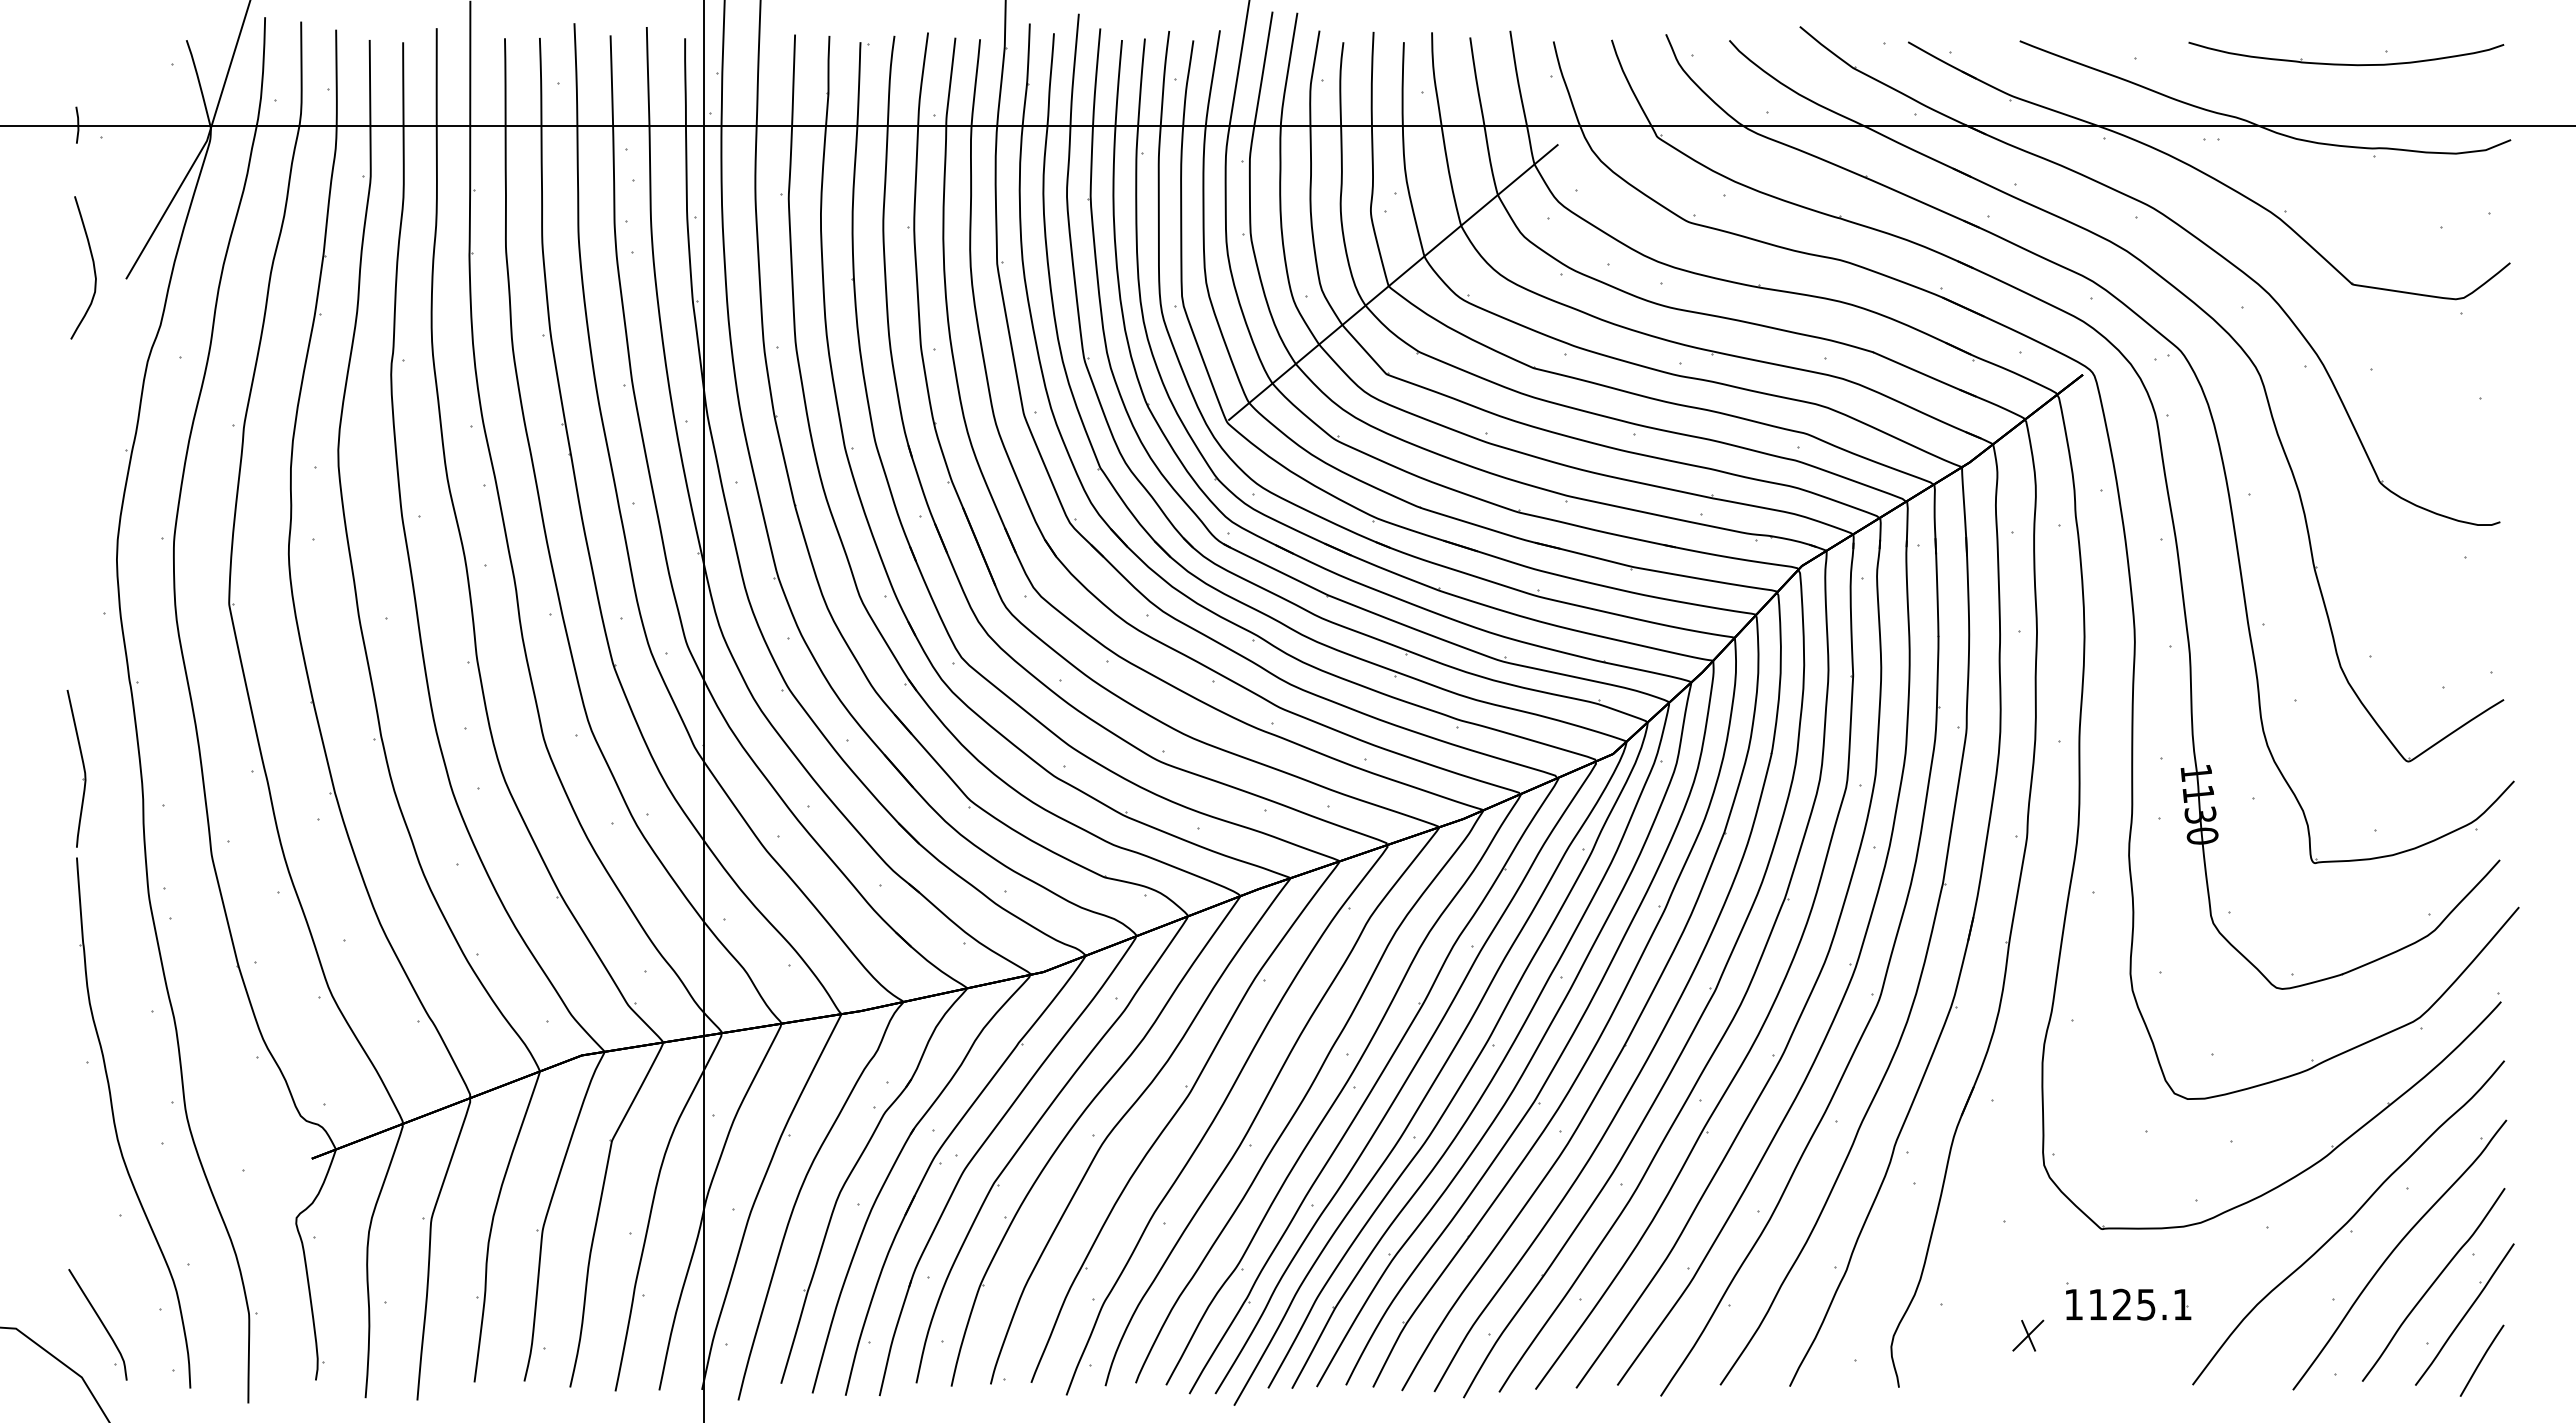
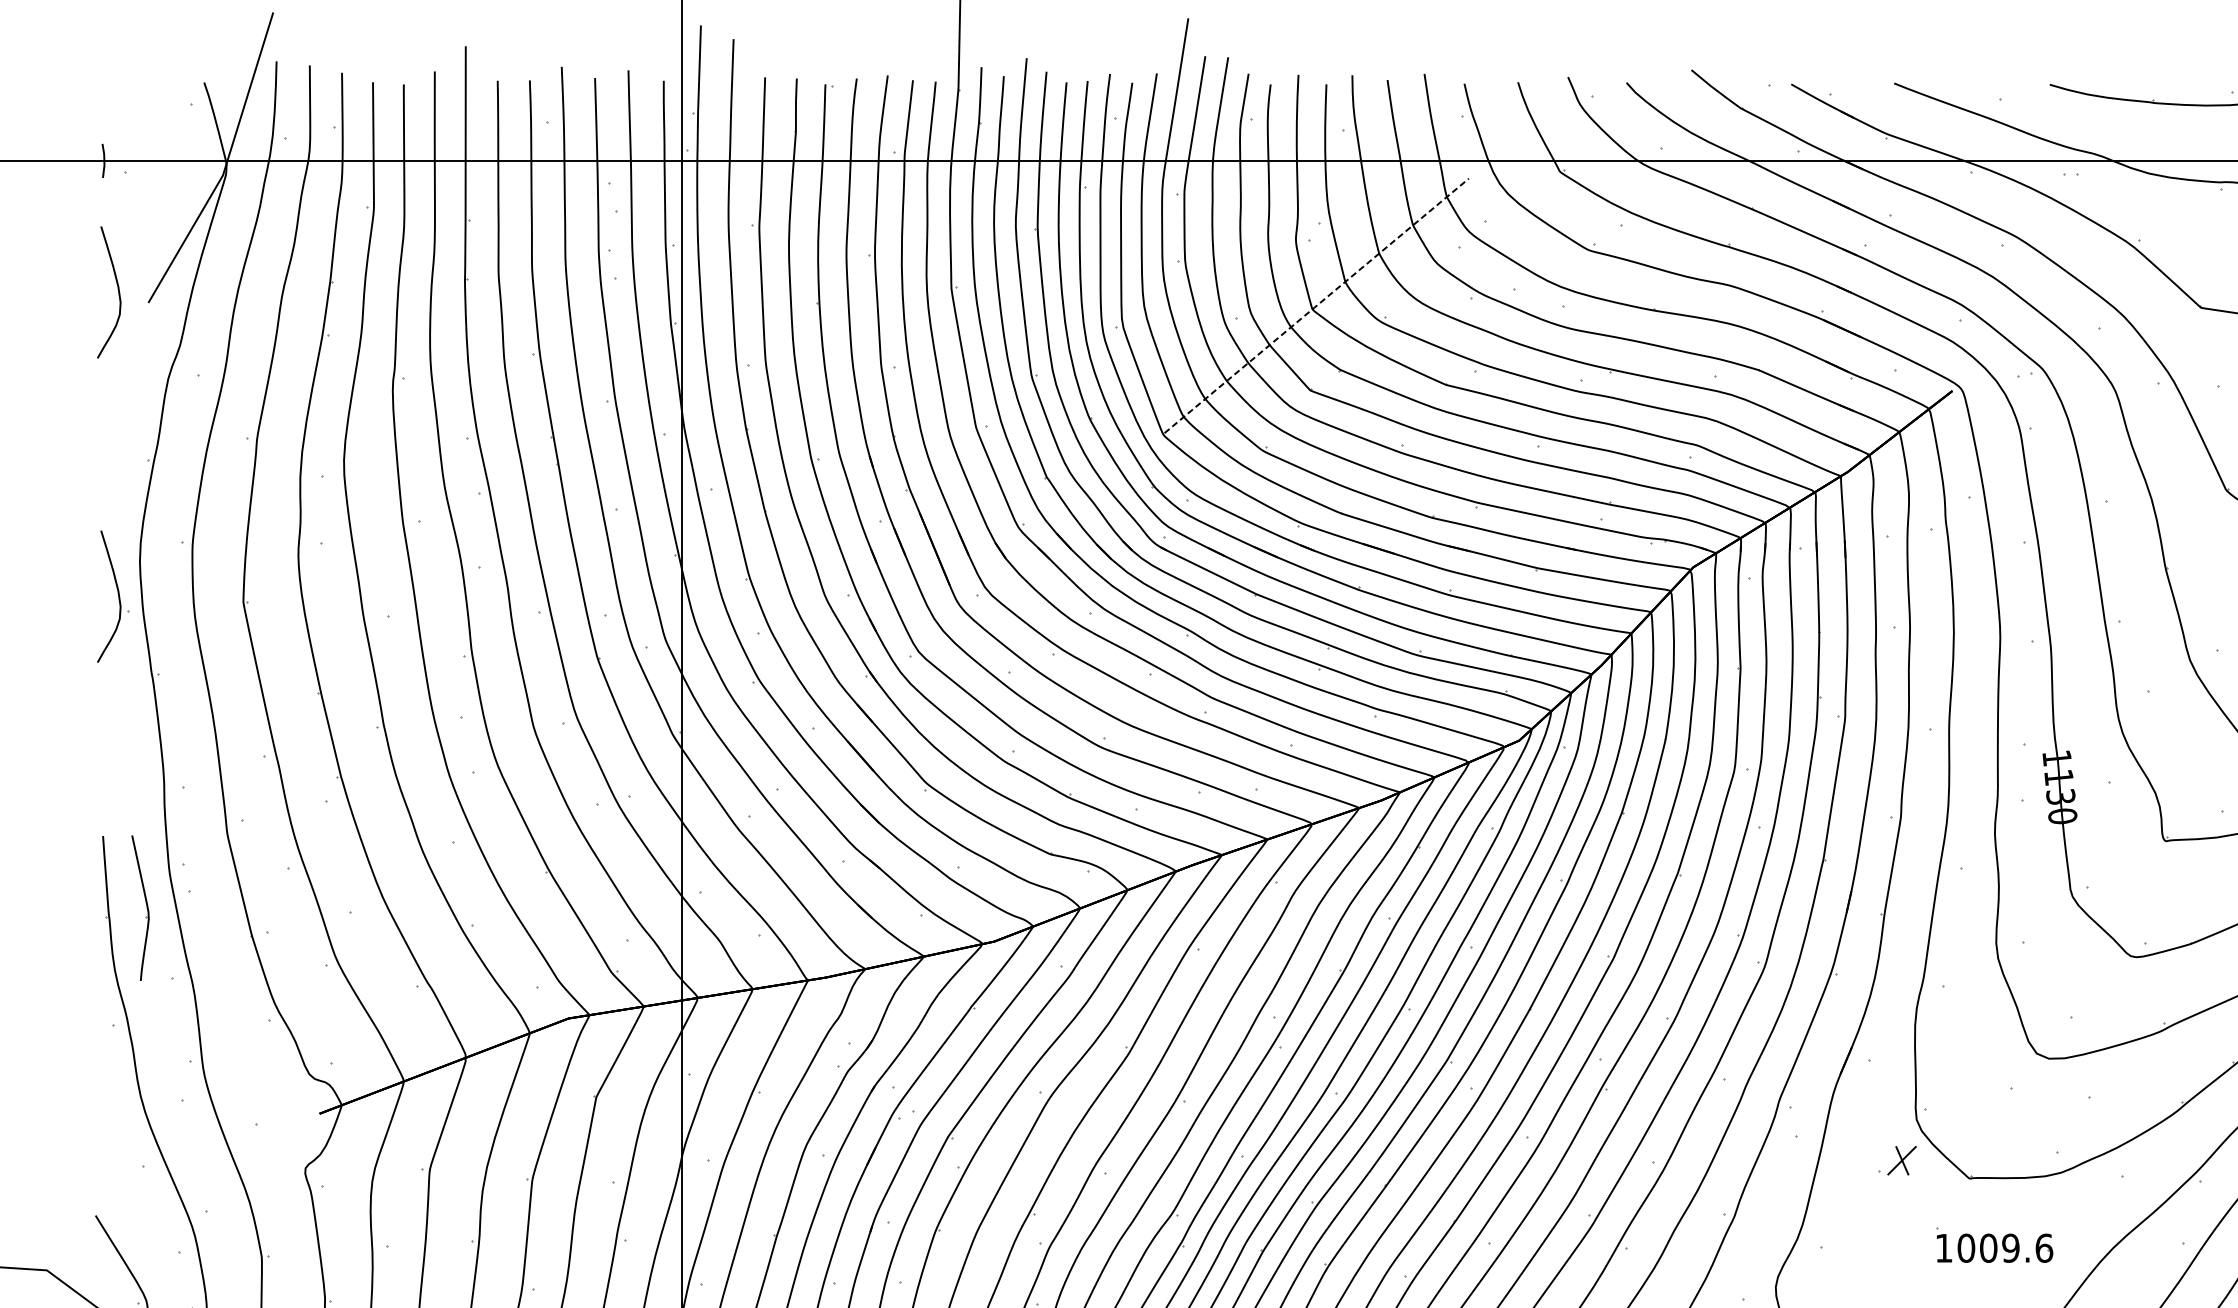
line: (1393, 282) -> (1316, 305), solid -> dashed
curve: (92, 593) -> (117, 592), added
part: (82, 765) -> (146, 905), moved
text: (2140, 1304) -> (2005, 1248), 1125.1 -> 1009.6
part: (2028, 1335) -> (1902, 1160), moved

